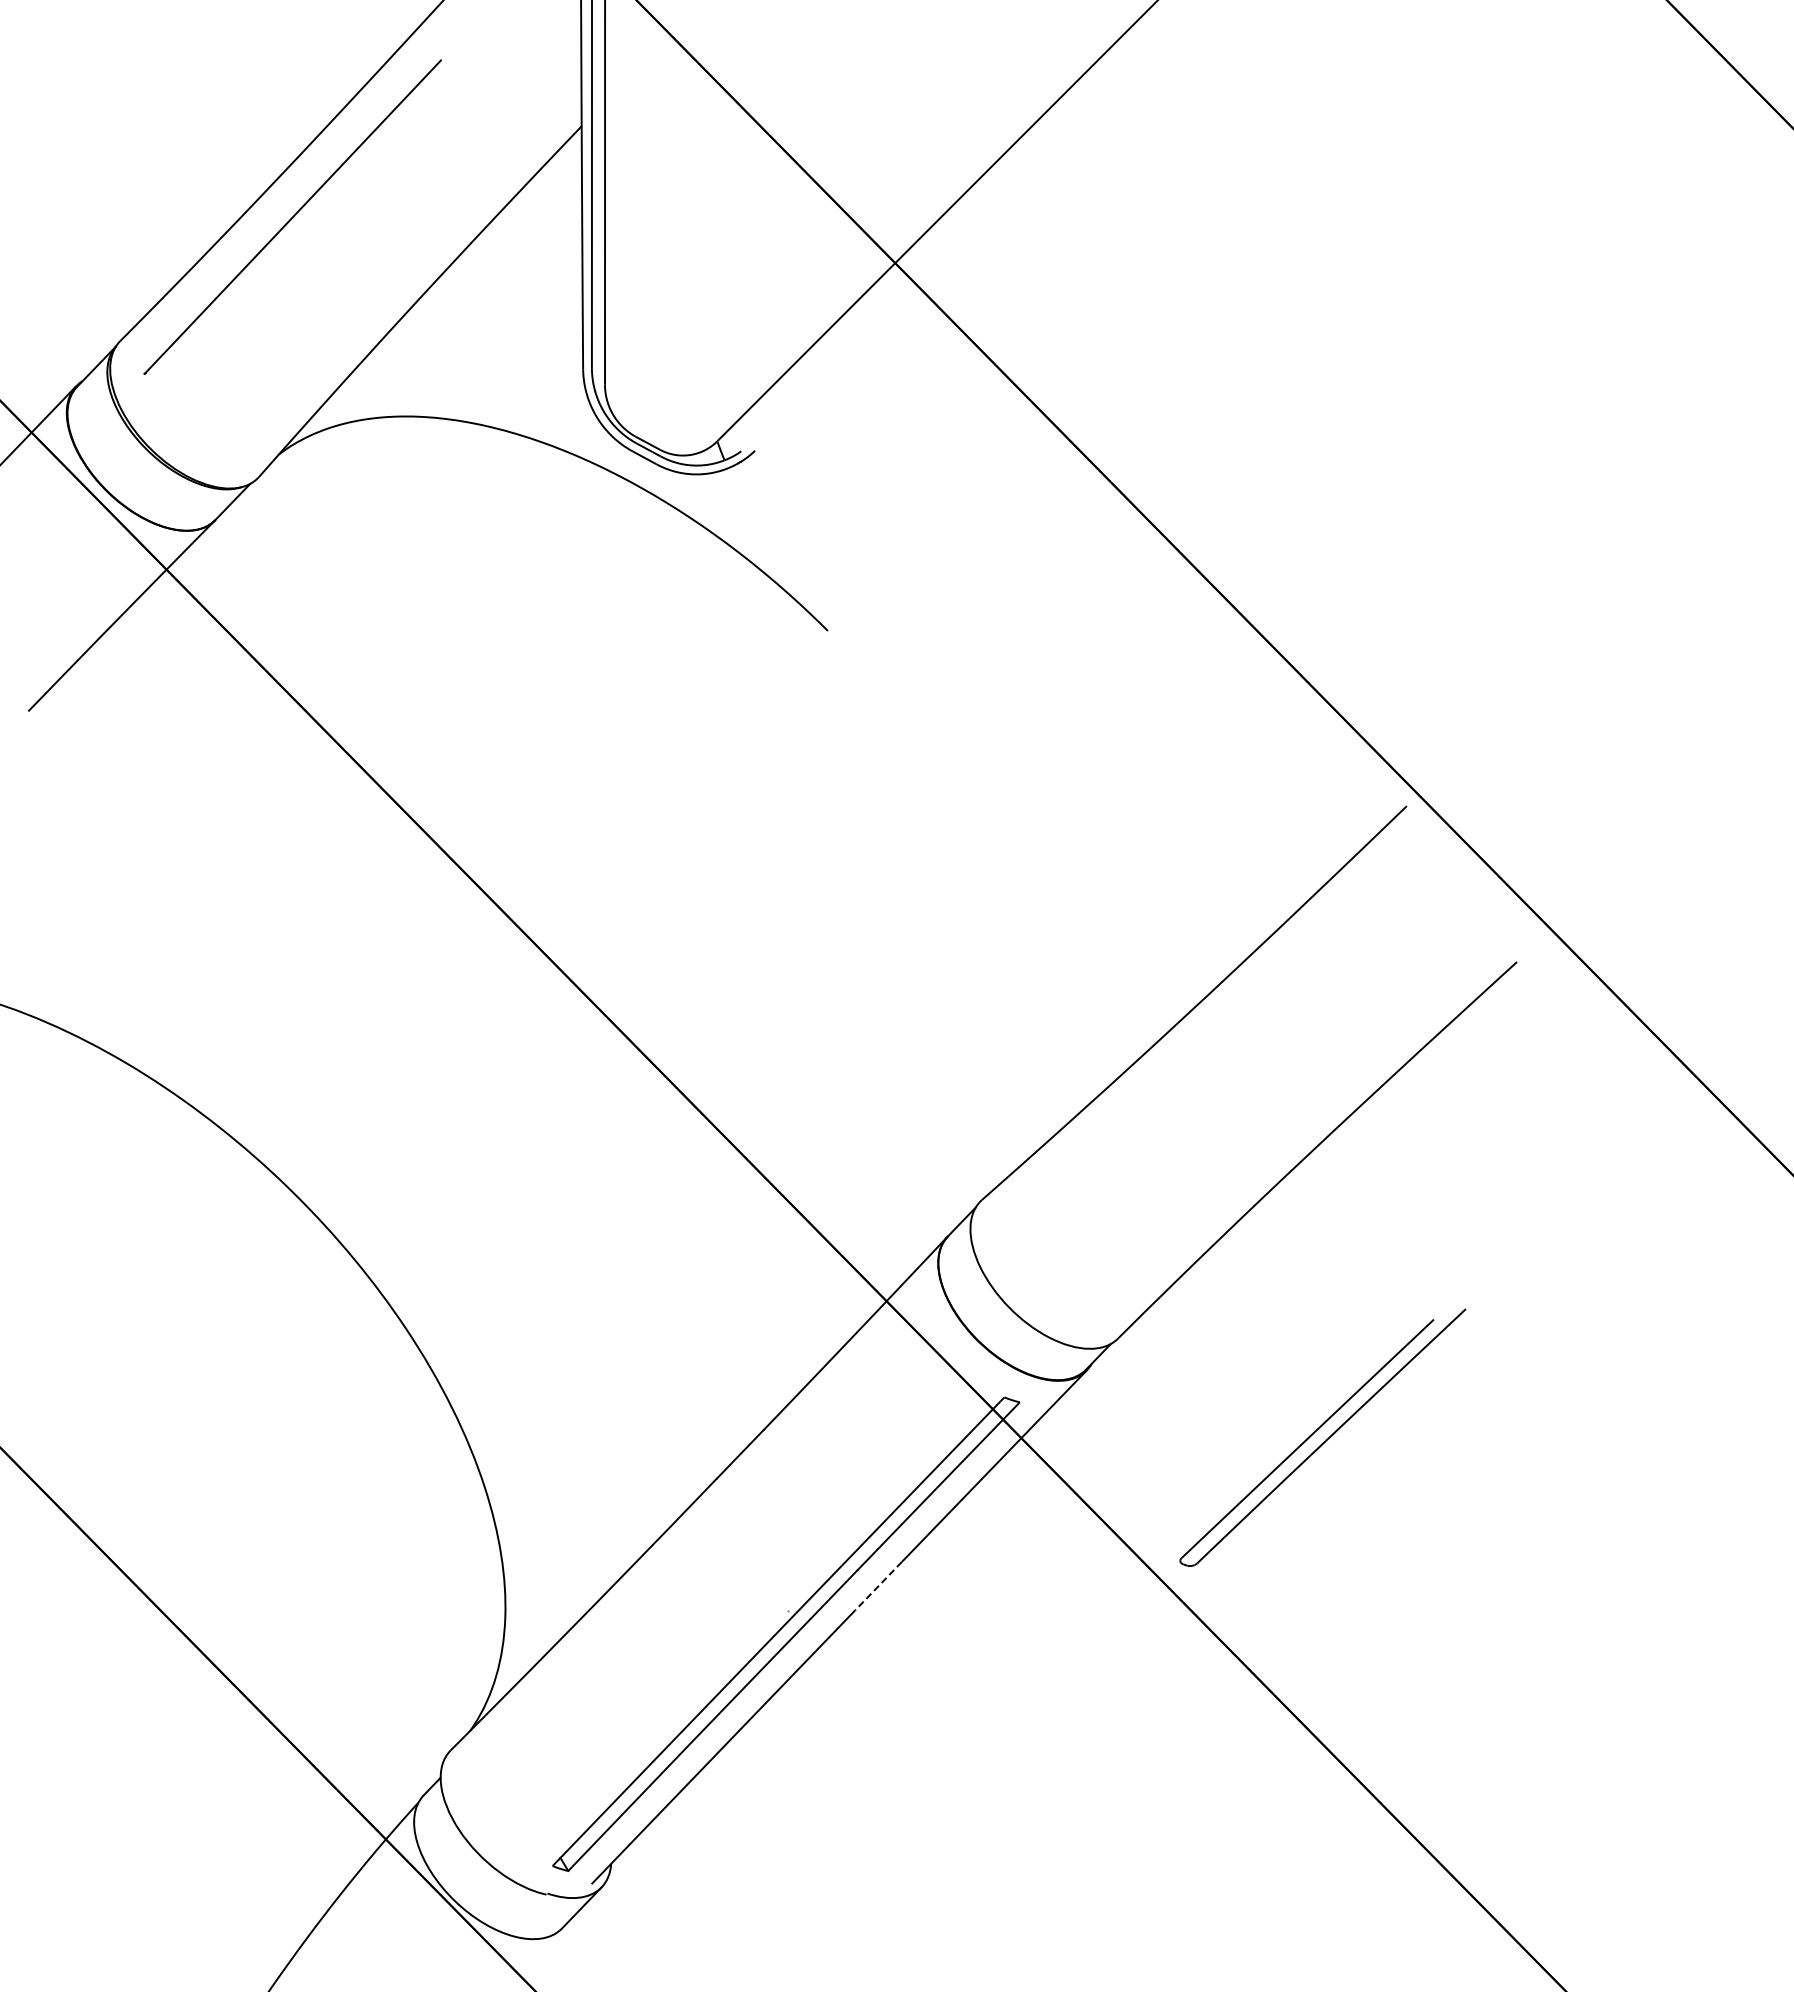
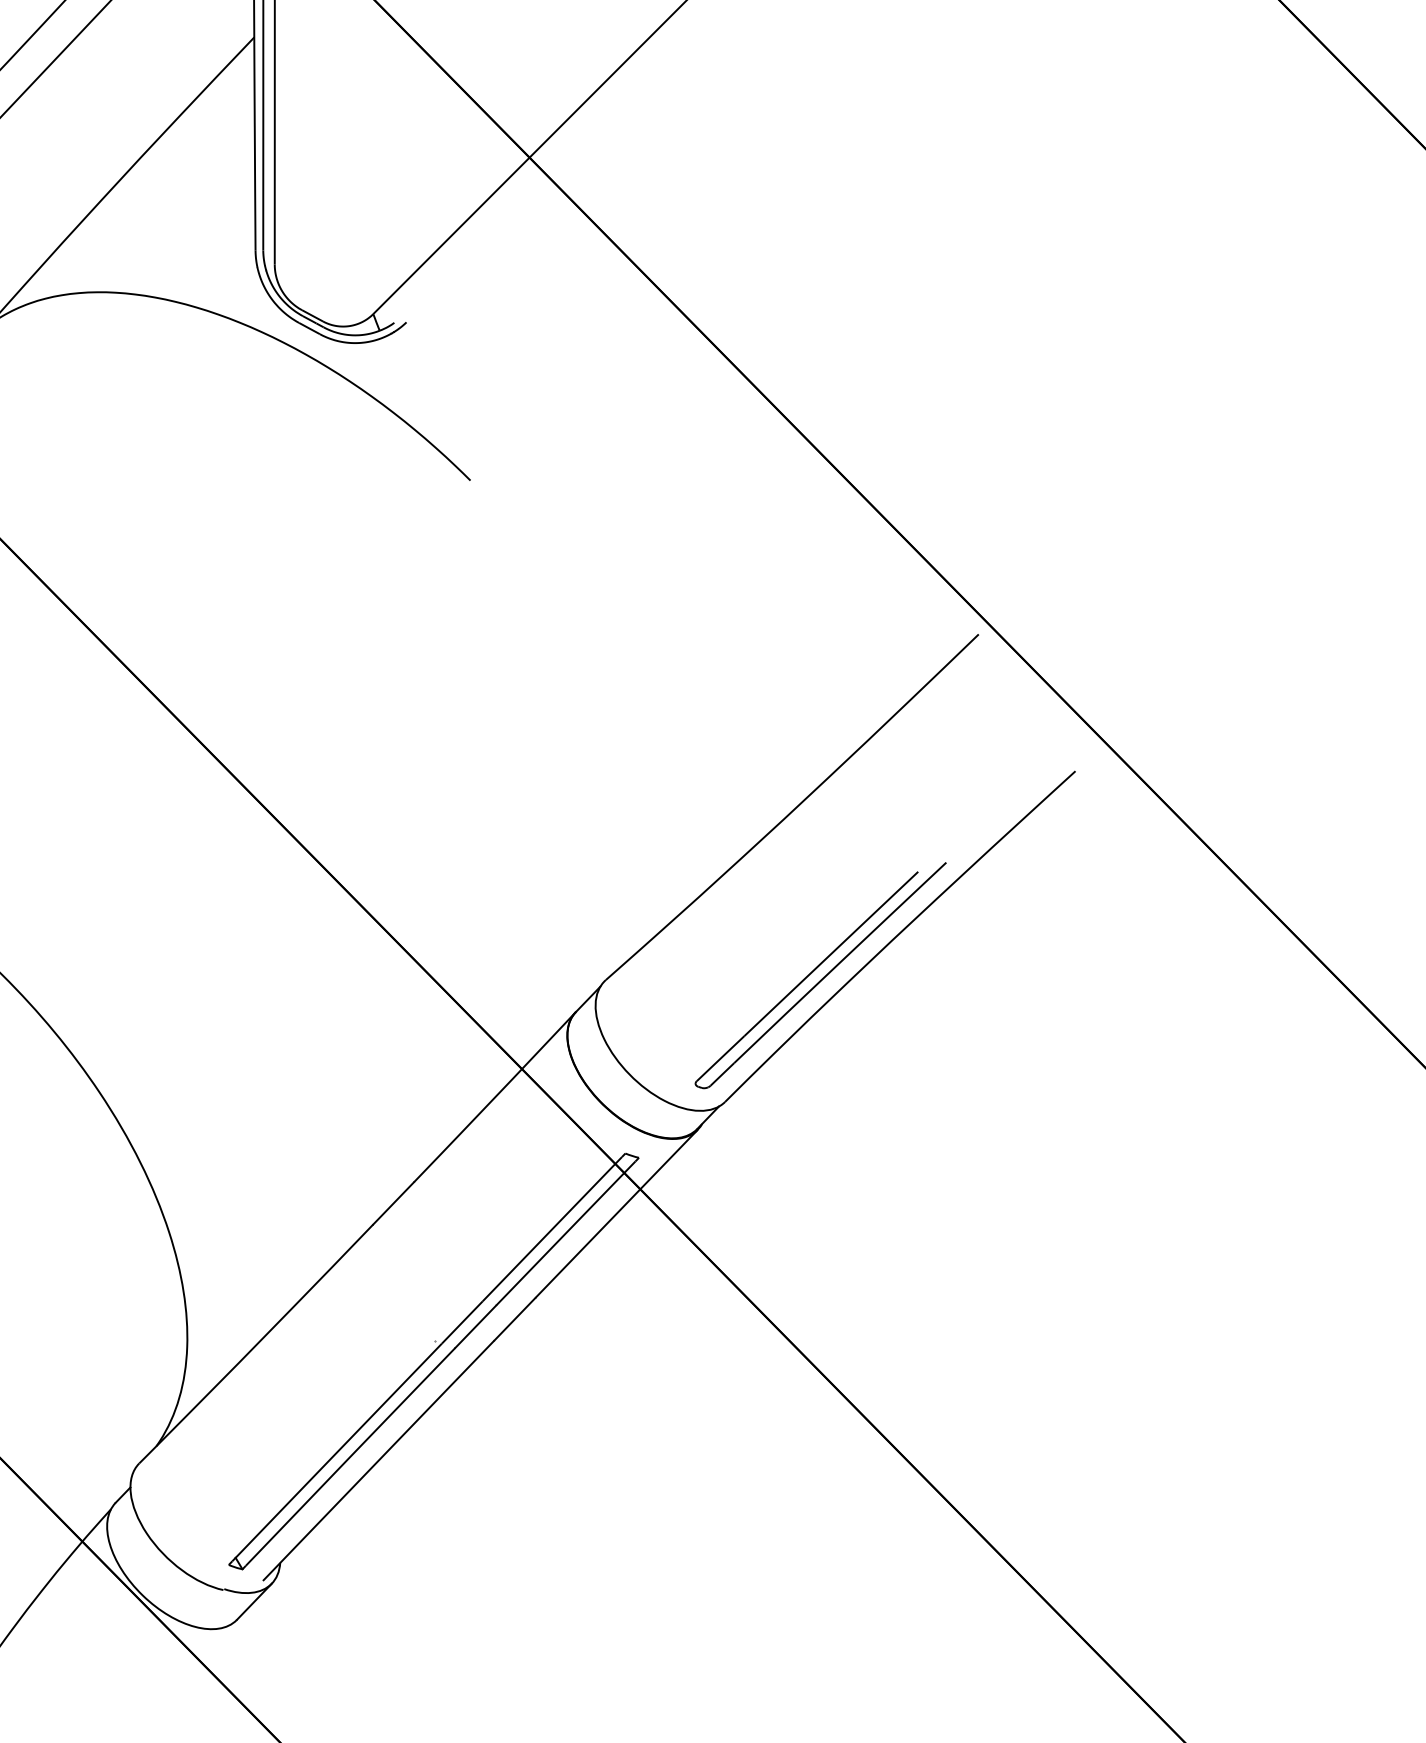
part: (1322, 1437) -> (820, 975), moved
line: (878, 1586) -> (514, 1319), dashed -> solid

